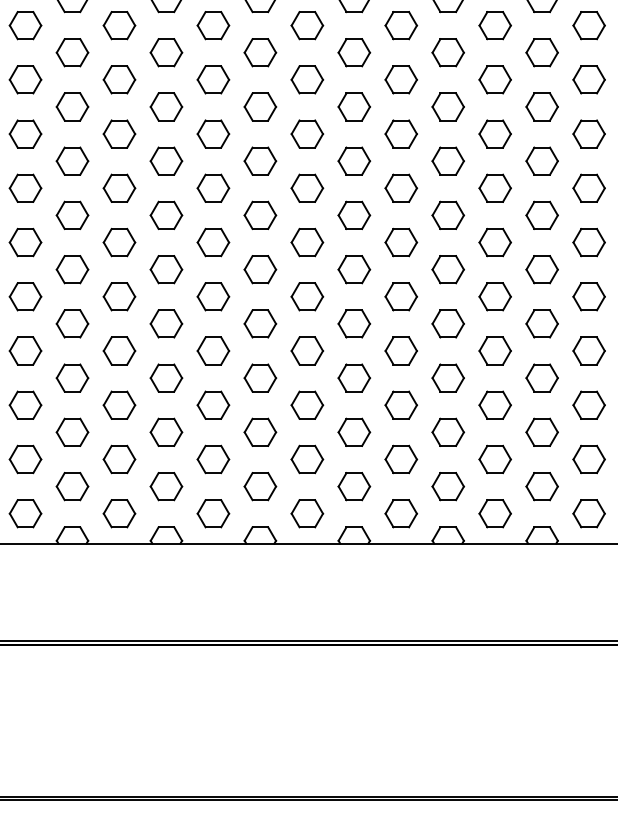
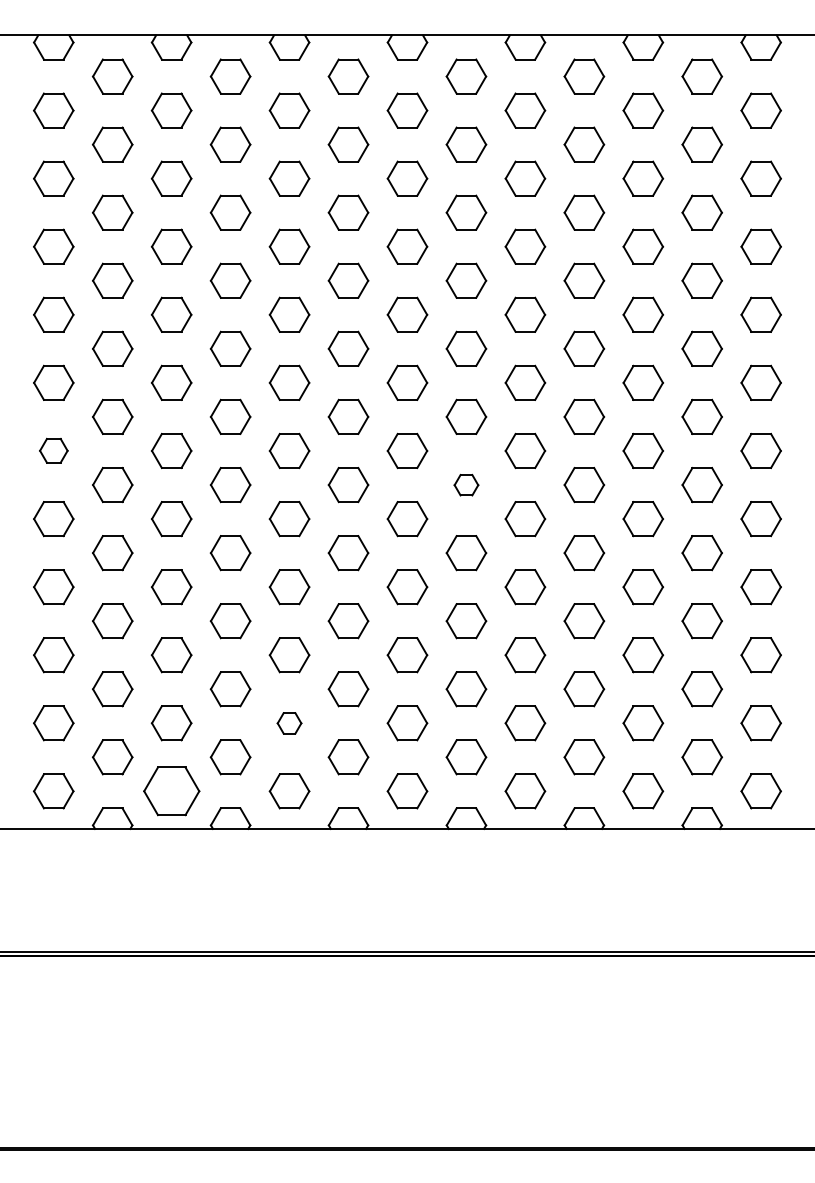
part: (25, 242) -> (53, 450), size x0.7
part: (354, 270) -> (466, 485), size x0.6
part: (213, 459) -> (289, 723), size x0.6
part: (119, 513) -> (171, 791), size x1.4

